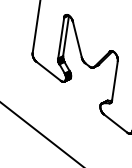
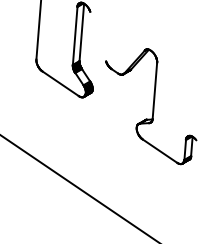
line: (77, 39) -> (98, 36), removed

